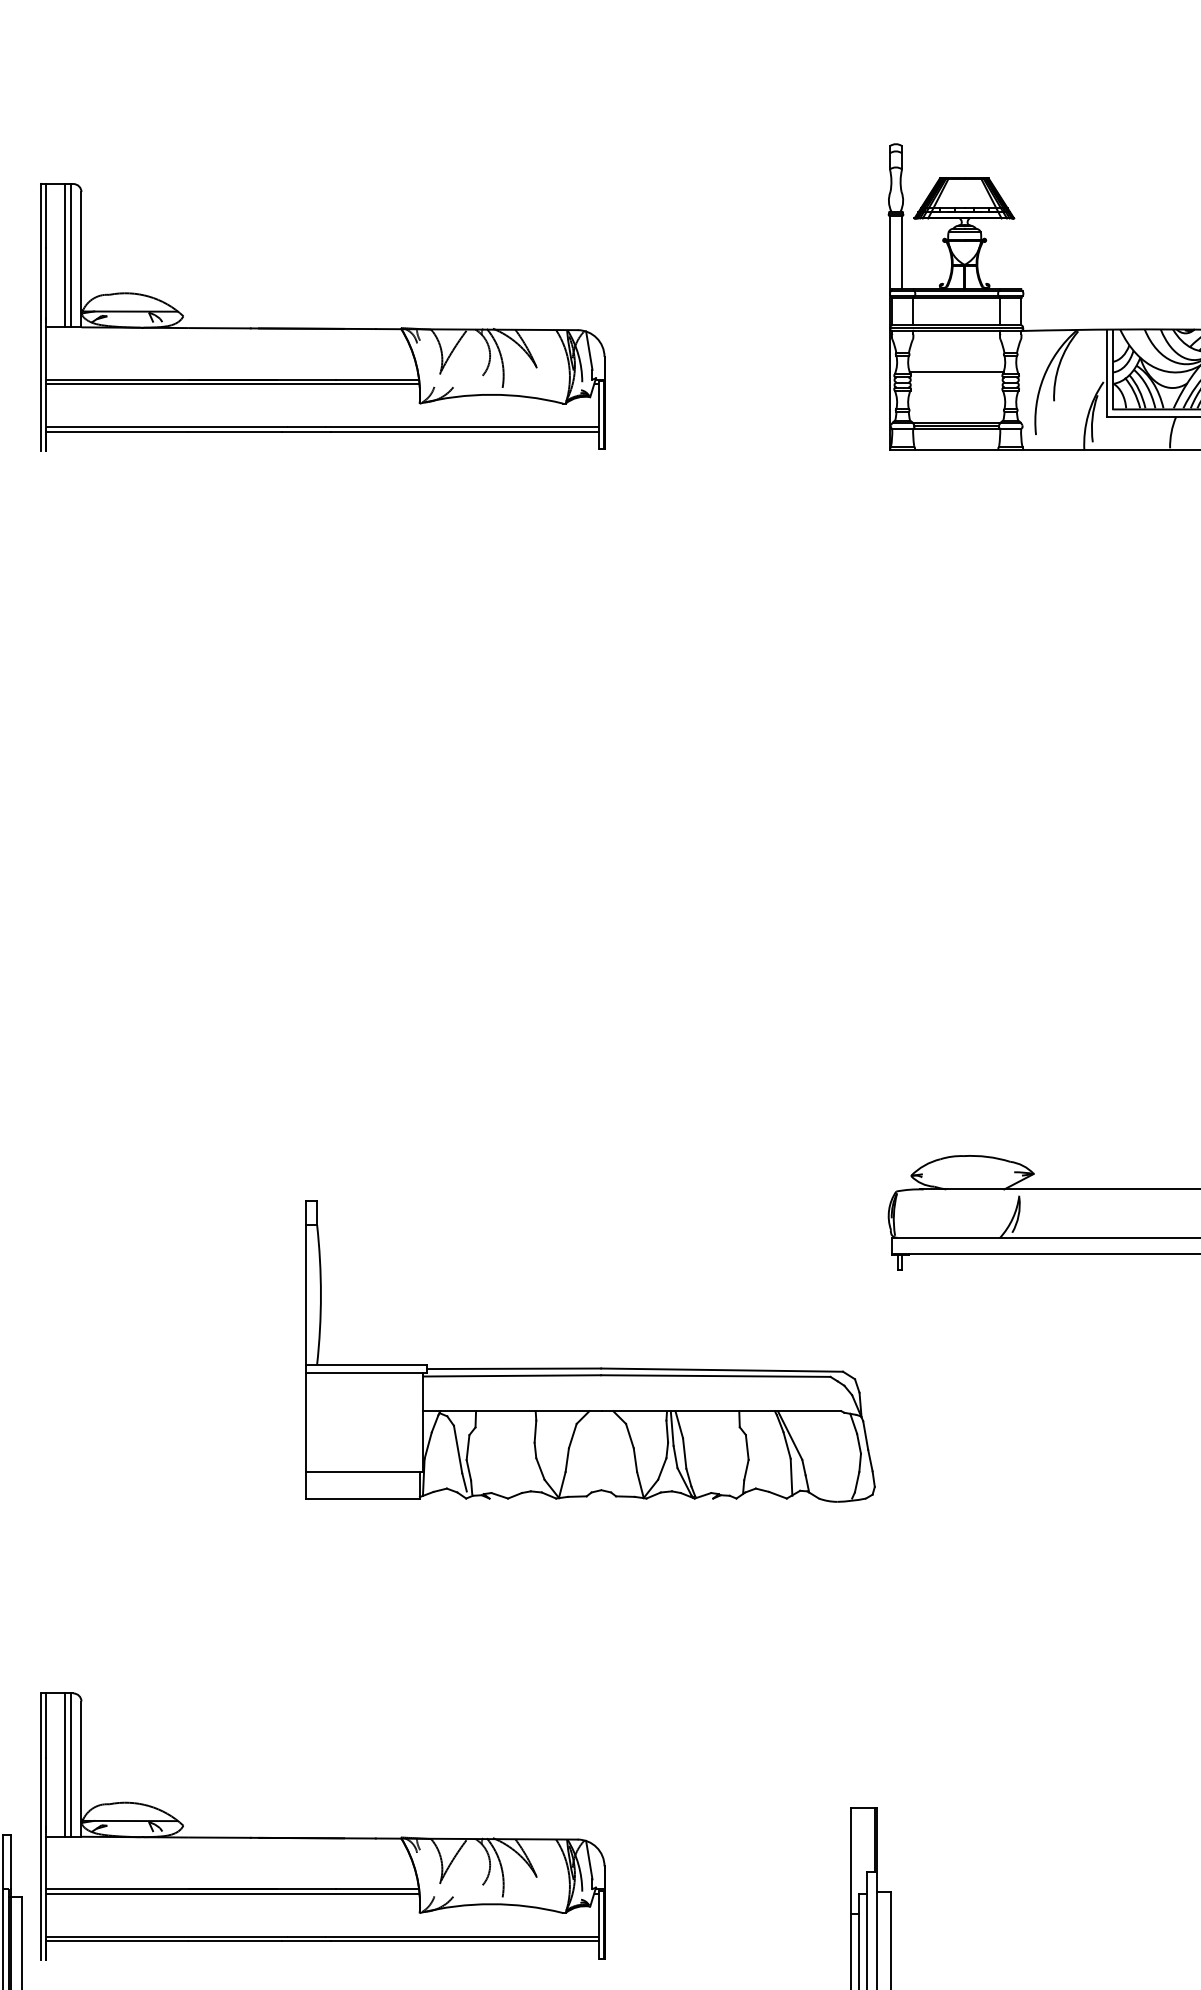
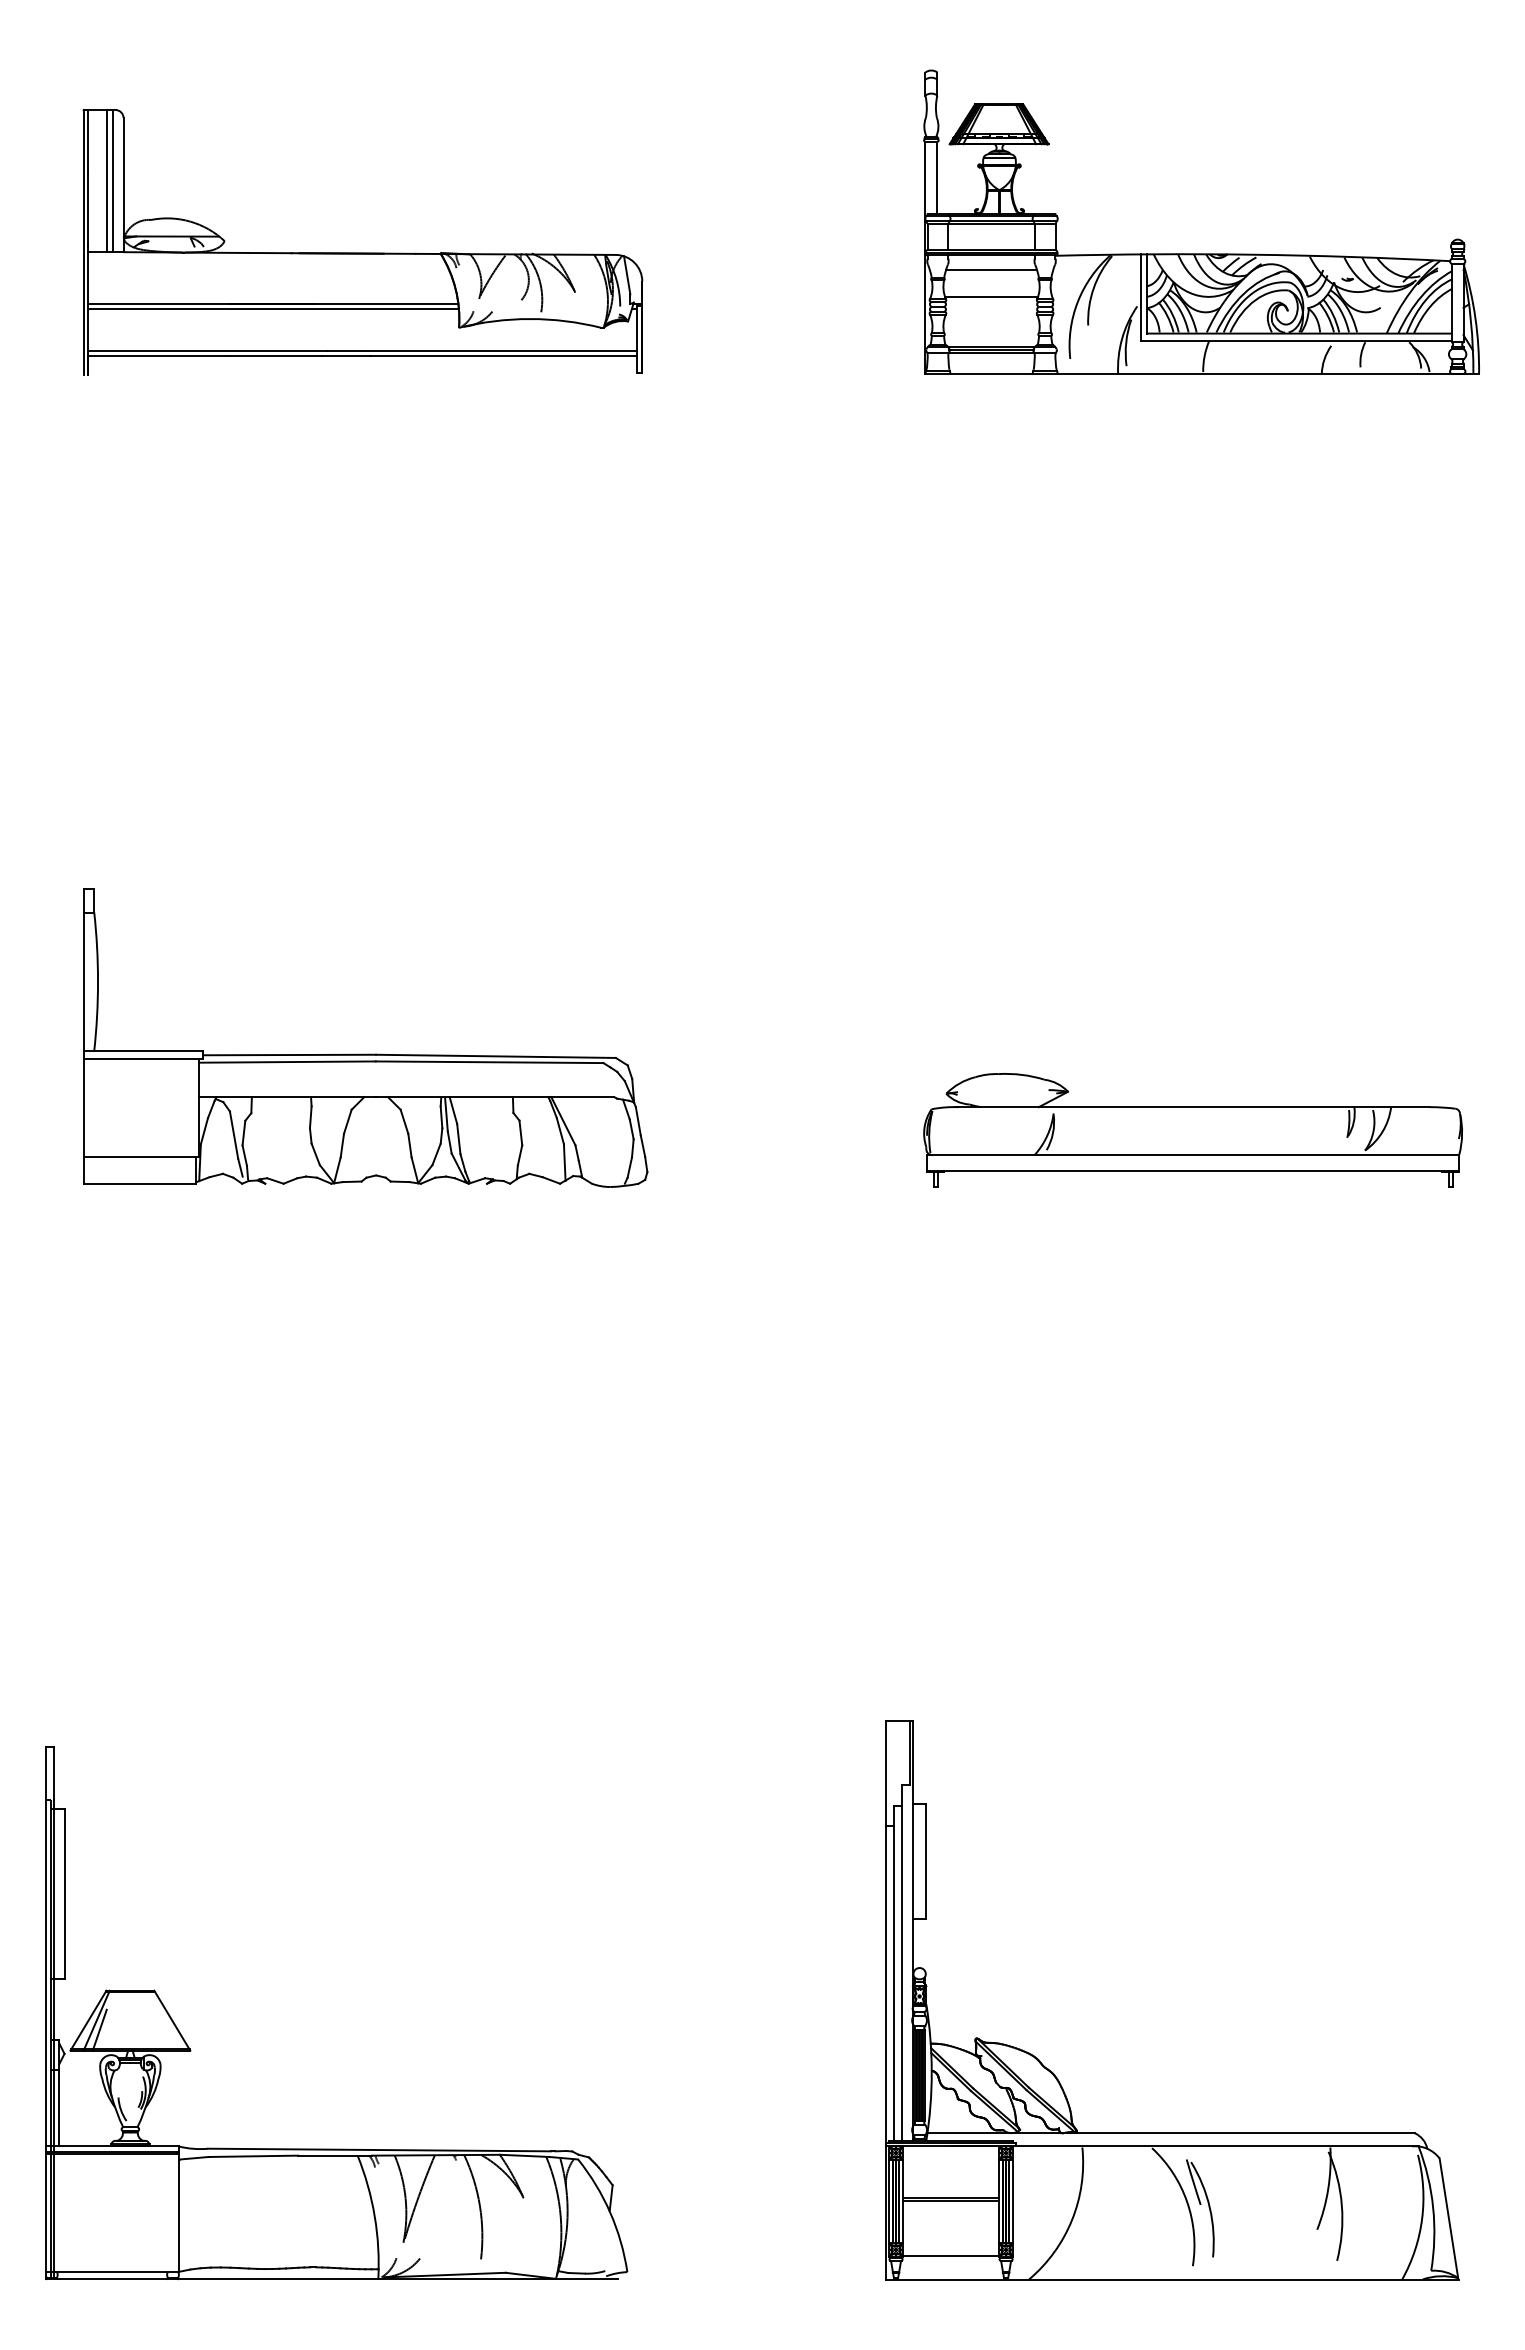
line: (956, 345) -> (991, 270), added
part: (590, 1367) -> (365, 1053), moved
part: (322, 1837) -> (362, 1749), removed

